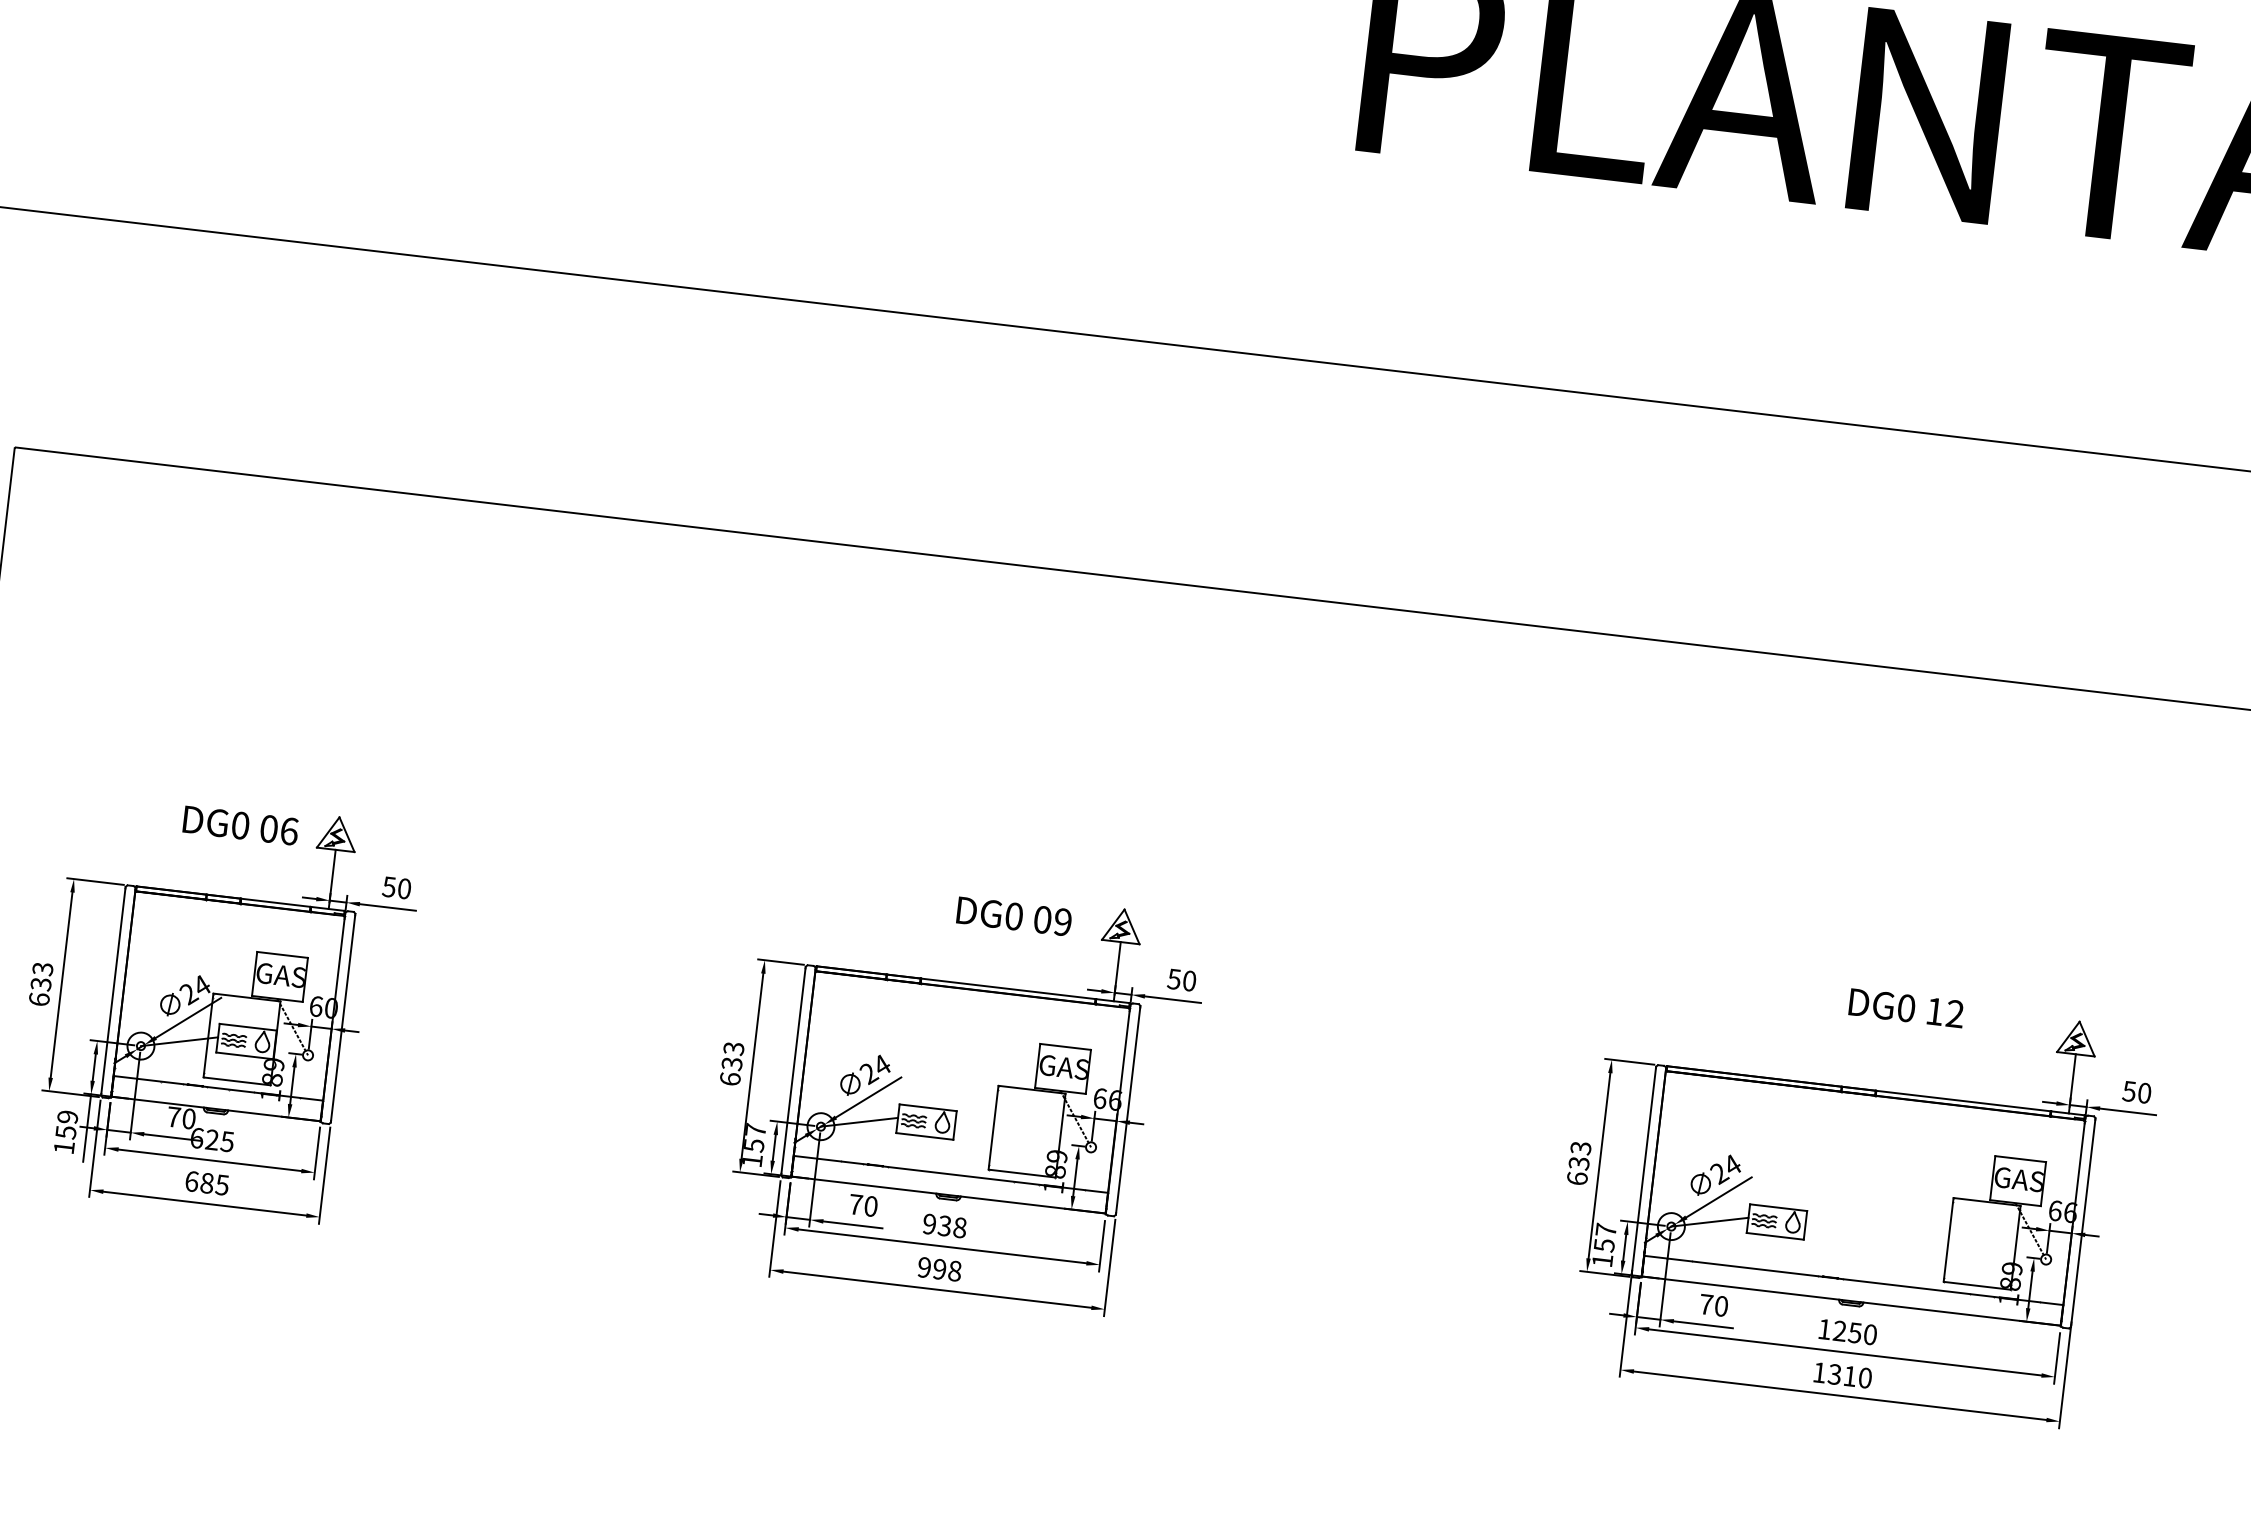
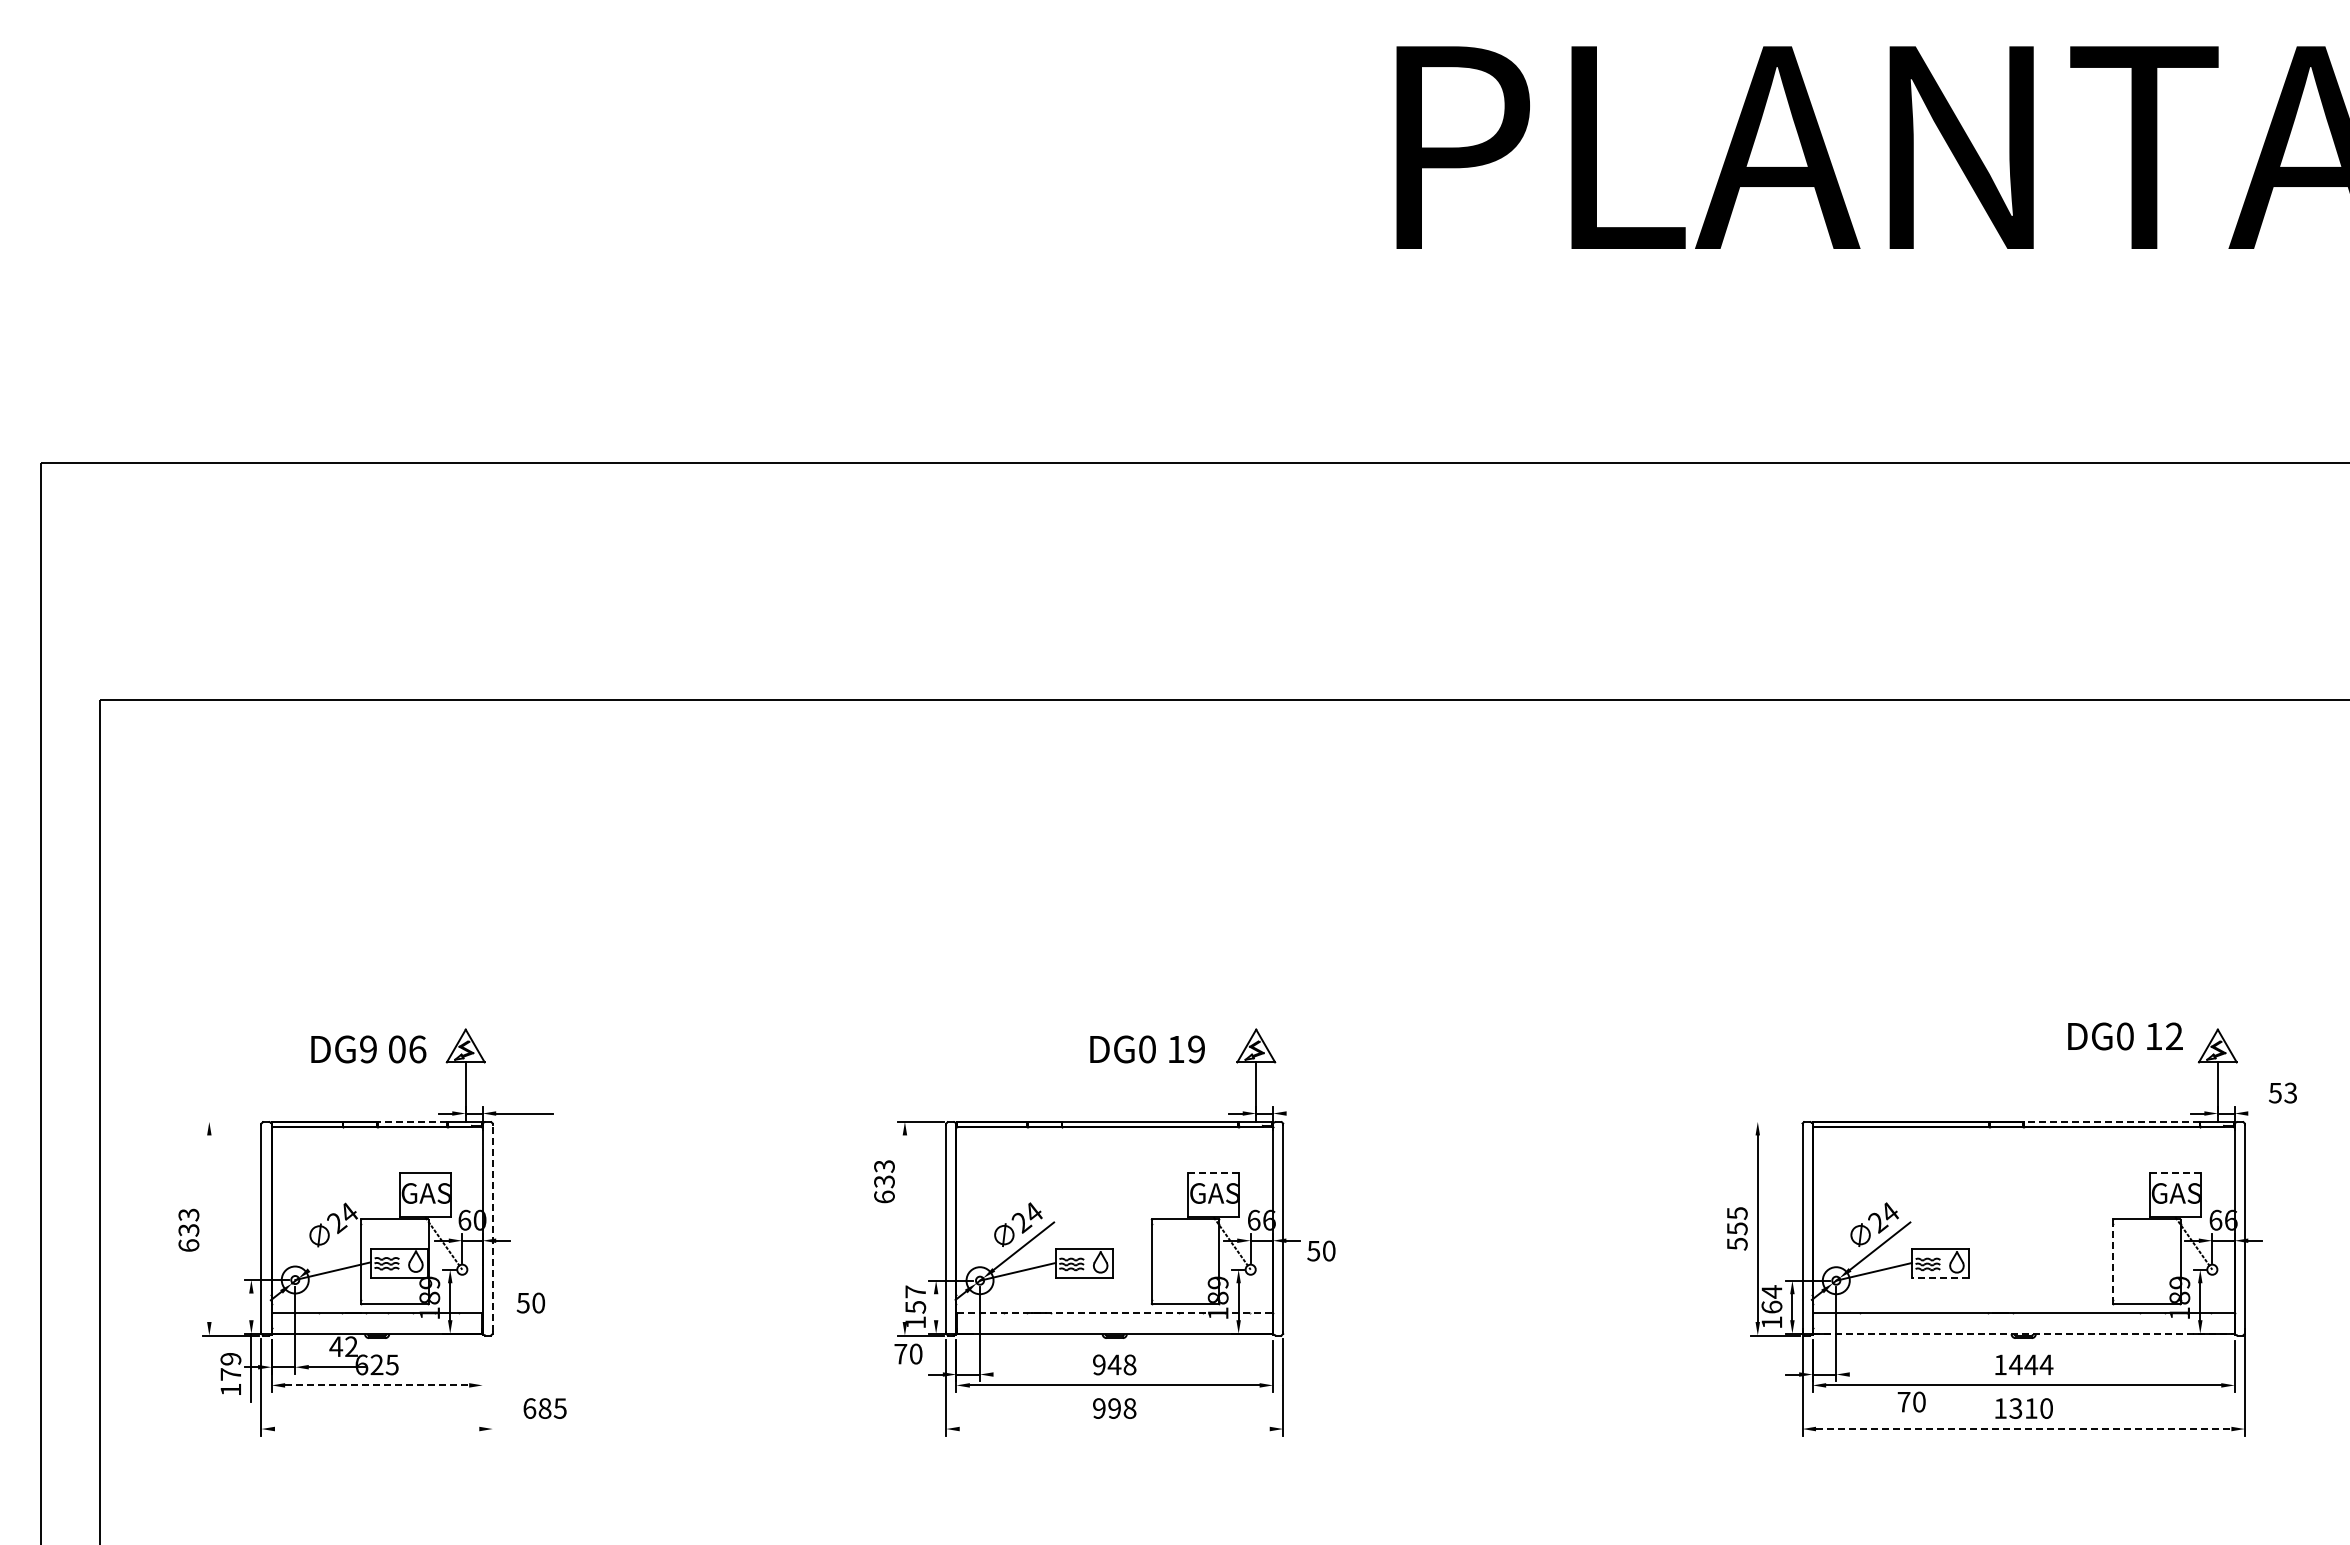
text: (240, 825) -> (368, 1049), DG0 -> DG9
line: (95, 881) -> (230, 1121), removed
text: (396, 887) -> (530, 1302), moved
line: (275, 902) -> (412, 1121), solid -> dashed
text: (1042, 919) -> (1175, 1049), 09 -> 19
text: (1182, 979) -> (1321, 1250), moved
line: (61, 984) -> (209, 1228), removed
line: (1172, 999) -> (1314, 1113), removed
text: (1906, 1008) -> (2125, 1036), moved
line: (188, 1017) -> (339, 1246), removed
line: (342, 1017) -> (492, 1228), solid -> dashed
line: (1065, 1046) -> (1213, 1172), solid -> dashed
line: (1629, 1061) -> (1775, 1121), removed
text: (732, 1063) -> (884, 1181), moved
line: (752, 1066) -> (904, 1228), removed
line: (94, 1067) -> (251, 1306), removed
text: (2144, 1092) -> (2290, 1092), 50 -> 53
line: (1963, 1100) -> (2111, 1121), solid -> dashed
line: (2128, 1111) -> (2276, 1113), removed
text: (181, 1117) -> (343, 1346), 70 -> 42
text: (65, 1132) -> (230, 1374), 159 -> 179
line: (774, 1148) -> (936, 1307), removed
line: (316, 1153) -> (482, 1366), removed
line: (2020, 1158) -> (2175, 1172), solid -> dashed
line: (210, 1160) -> (377, 1385), solid -> dashed
text: (1579, 1163) -> (1737, 1228), 633 -> 555
line: (324, 1174) -> (492, 1386), removed
line: (951, 1174) -> (1115, 1312), solid -> dashed
text: (206, 1183) -> (544, 1408), moved
line: (204, 1204) -> (376, 1429), removed
text: (863, 1204) -> (908, 1353), moved
line: (852, 1224) -> (1022, 1374), removed
text: (944, 1225) -> (1114, 1364), 938 -> 948
line: (1775, 1236) -> (1940, 1278), solid -> dashed
text: (1604, 1237) -> (1771, 1299), 157 -> 164
line: (1948, 1239) -> (2113, 1261), solid -> dashed
line: (937, 1290) -> (1114, 1429), removed
line: (1851, 1300) -> (2023, 1333), solid -> dashed
text: (1713, 1304) -> (1911, 1401), moved
line: (1703, 1324) -> (1879, 1374), removed
text: (1855, 1332) -> (2031, 1364), 1250 -> 1444
line: (1839, 1396) -> (2023, 1429), solid -> dashed

